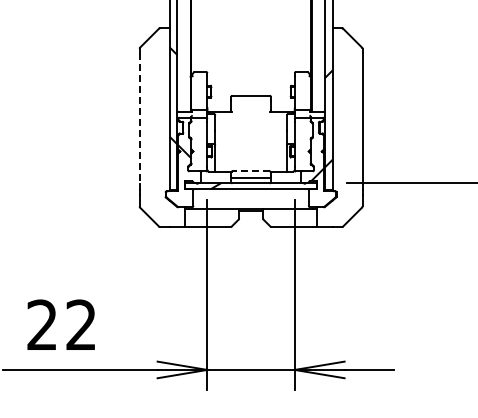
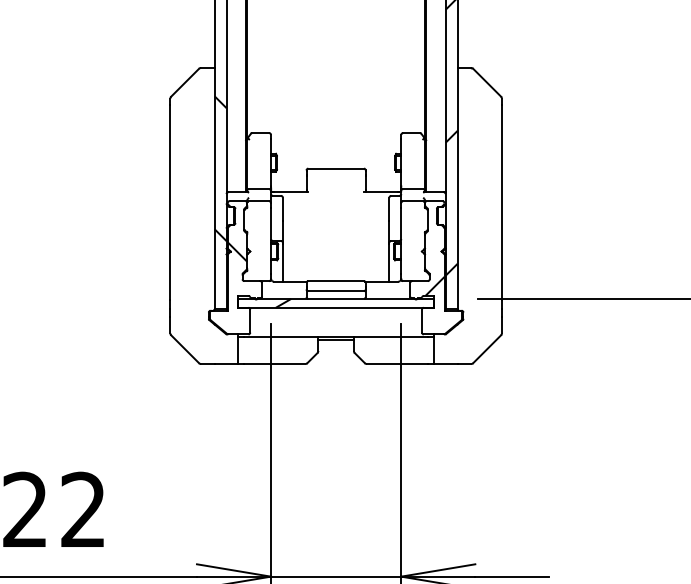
line: (139, 118) -> (170, 202), dashed -> solid
line: (251, 171) -> (336, 281), dashed -> solid

